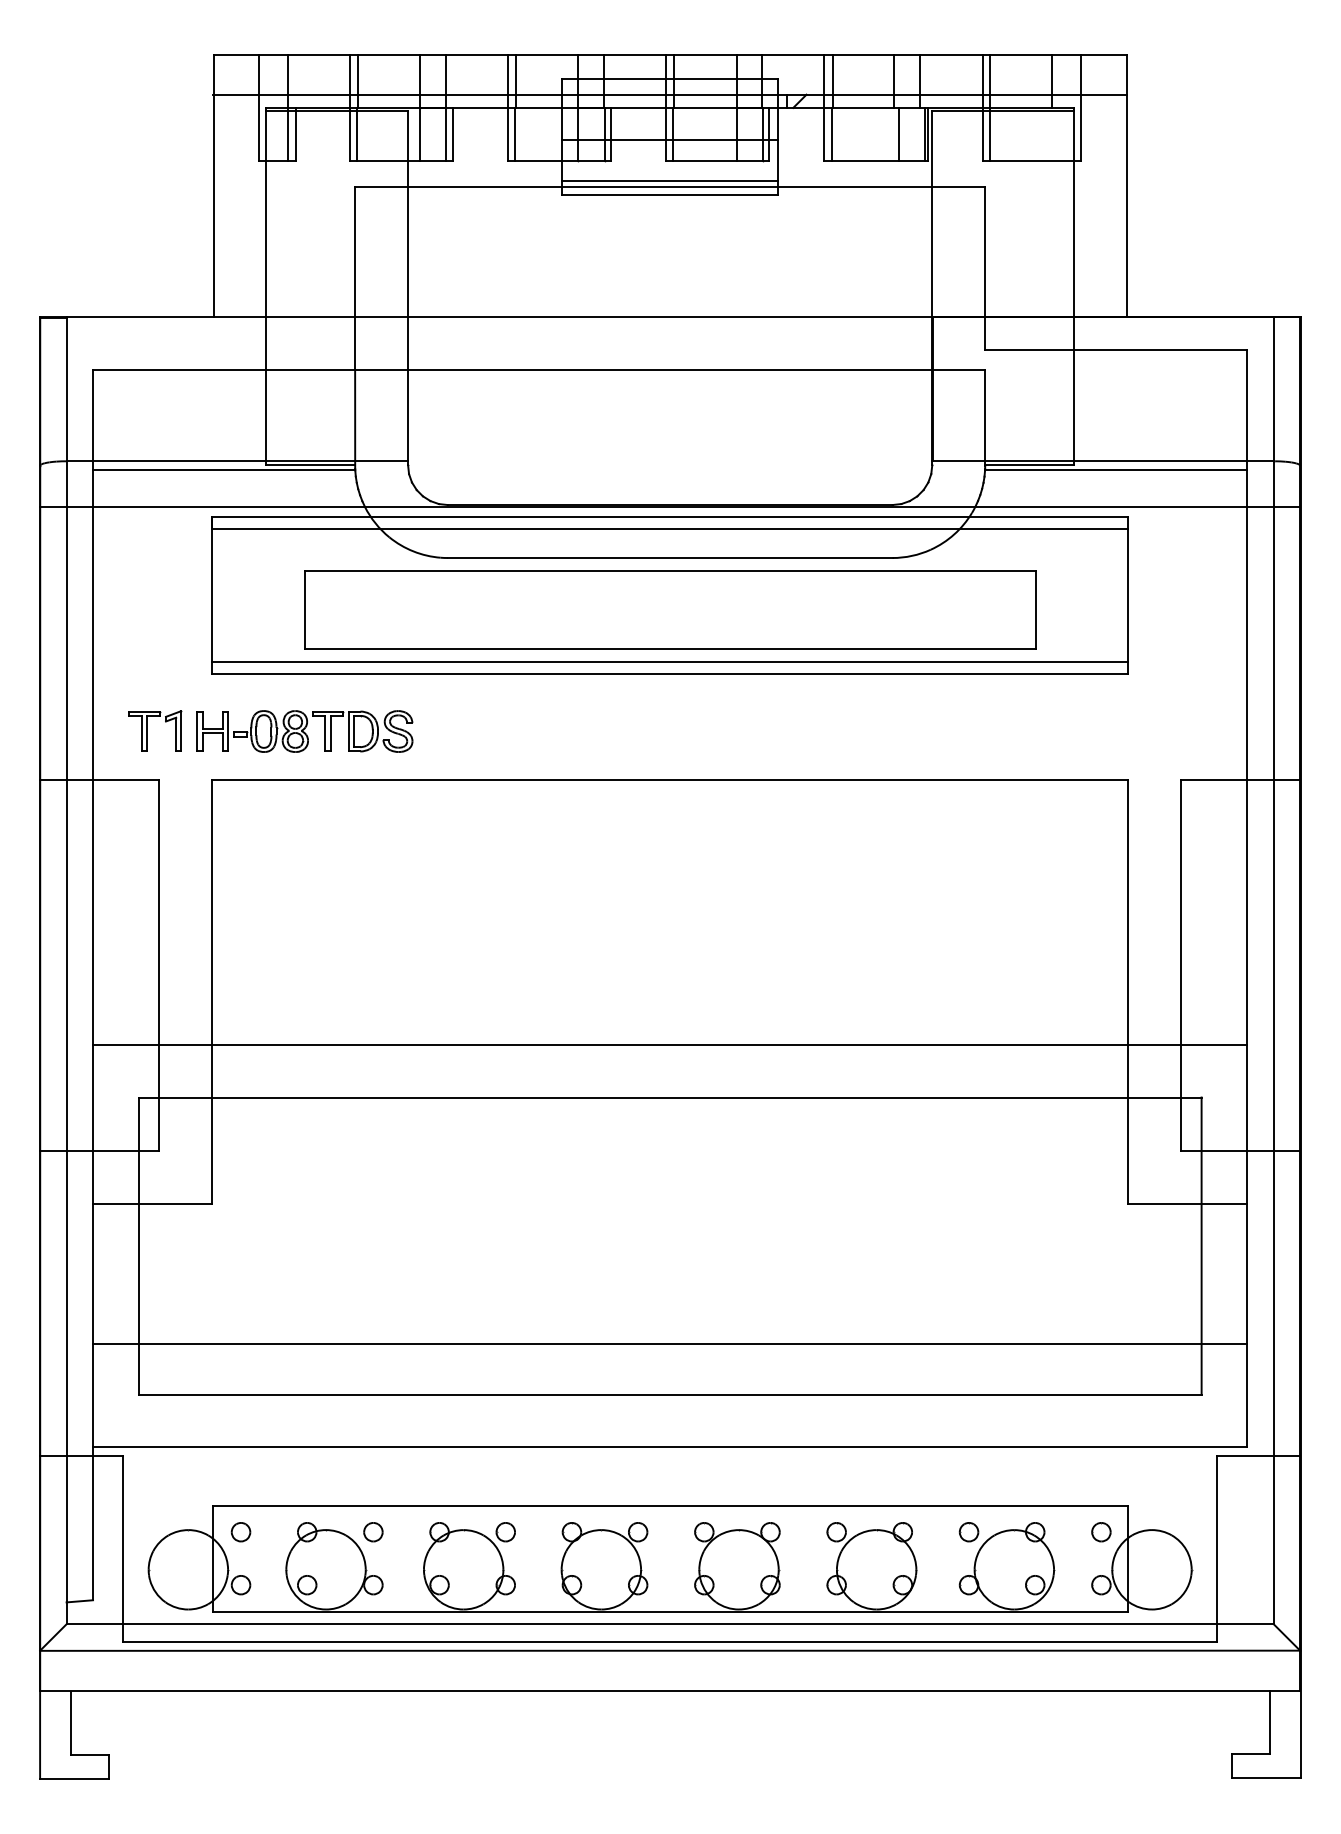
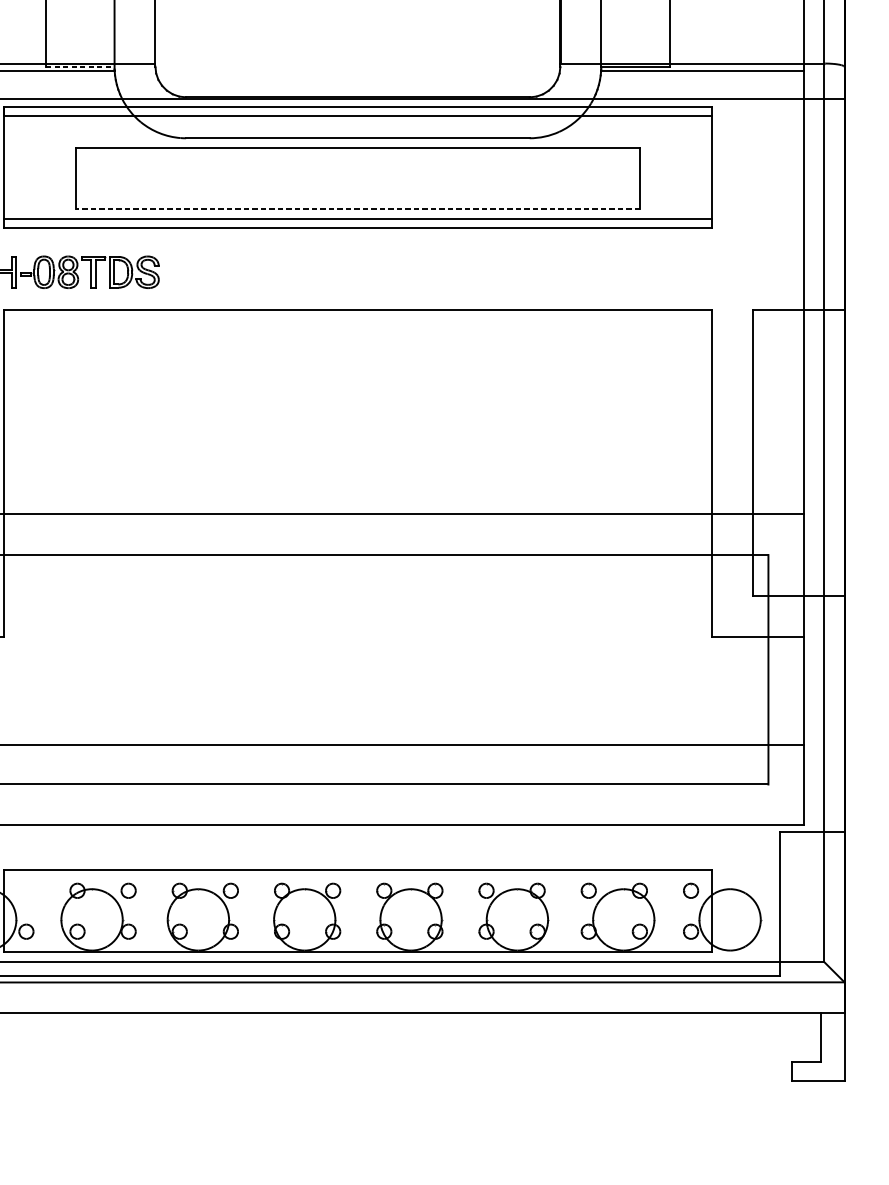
line: (311, 465) -> (80, 66), solid -> dashed
line: (669, 649) -> (357, 208), solid -> dashed
part: (240, 1532) -> (25, 891), removed

